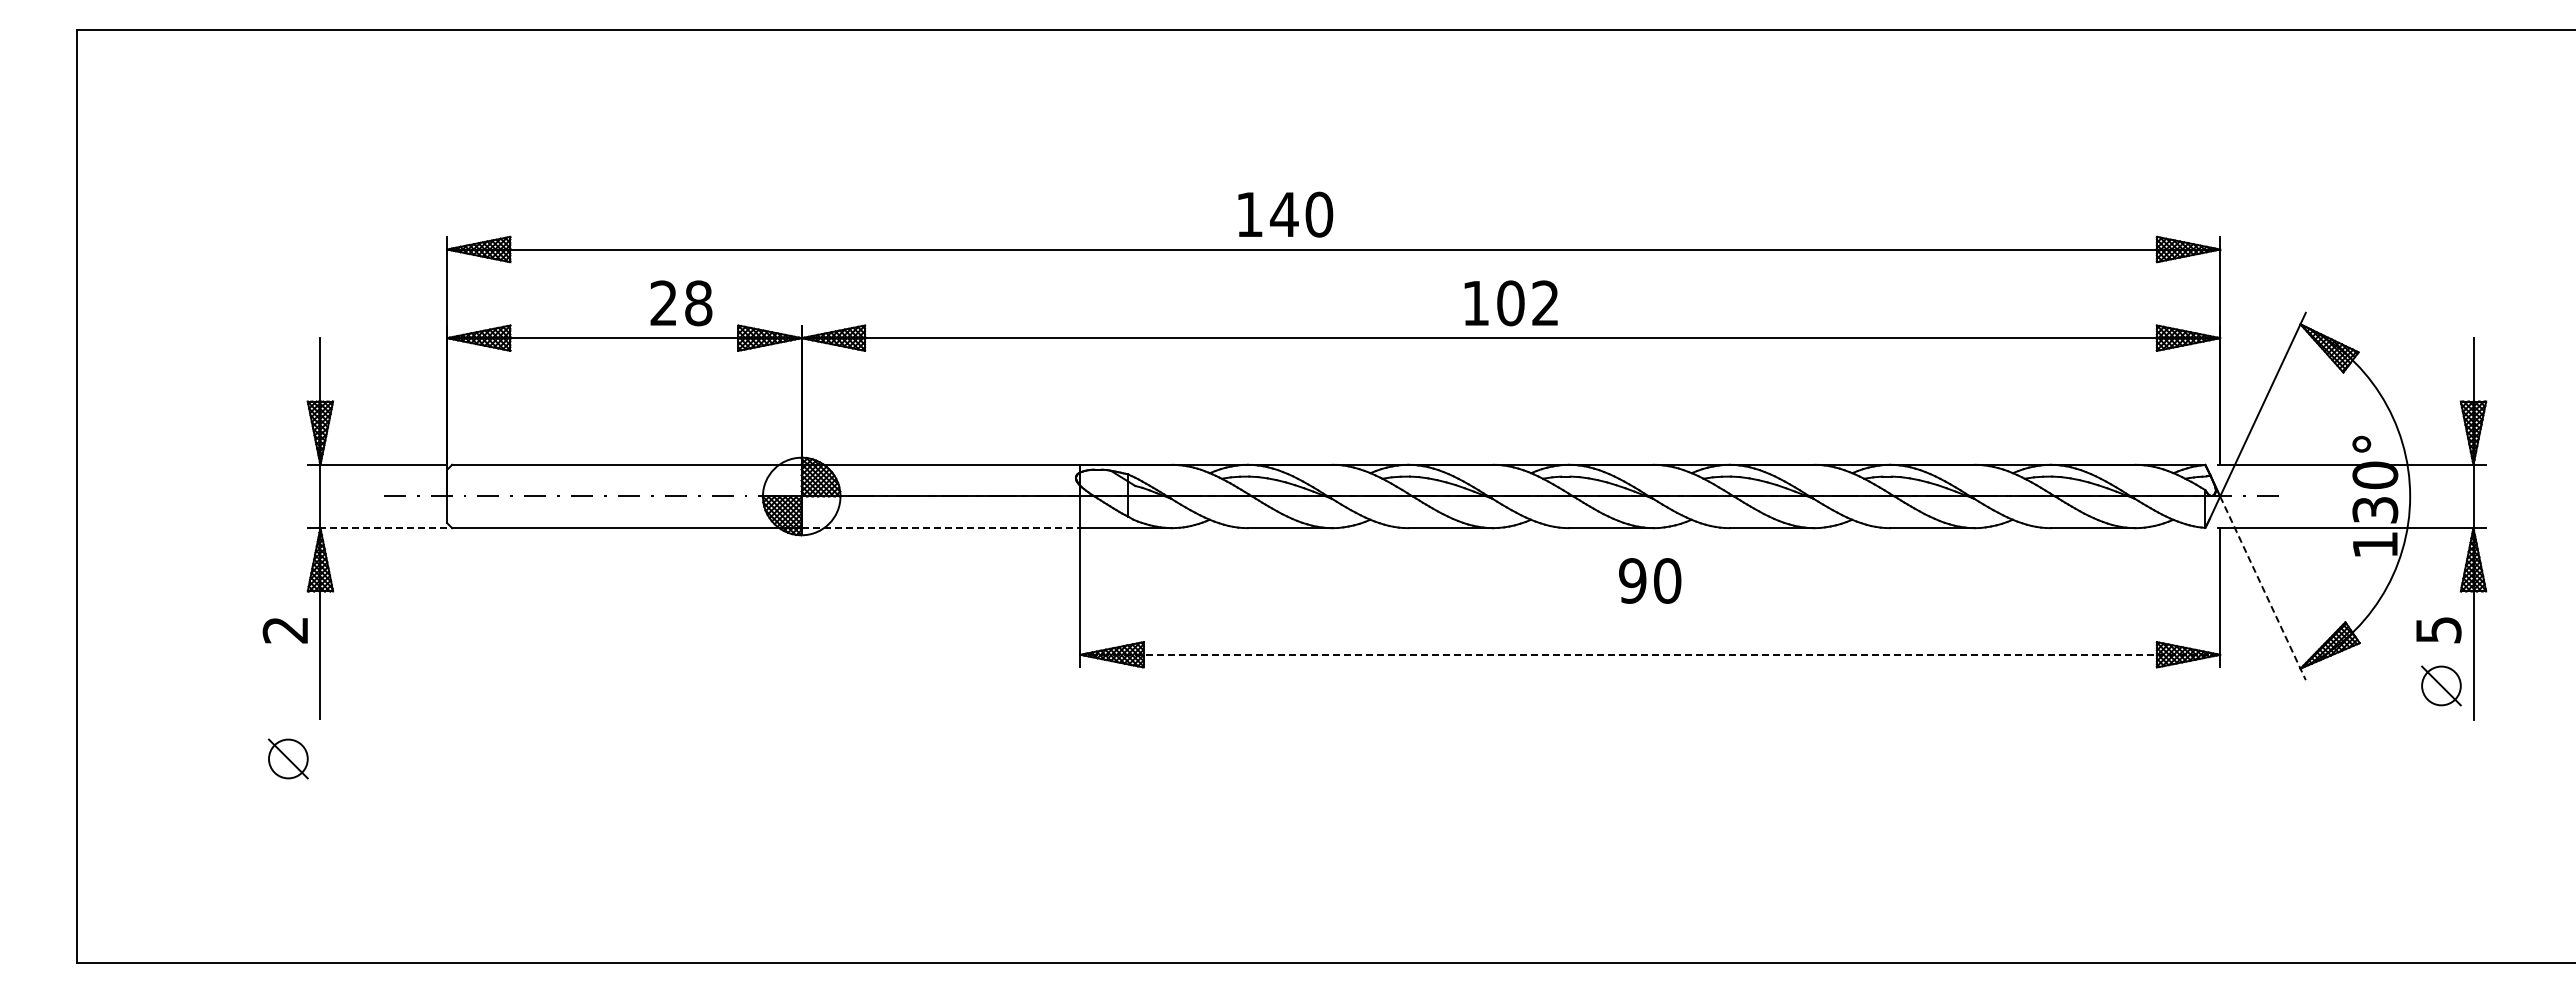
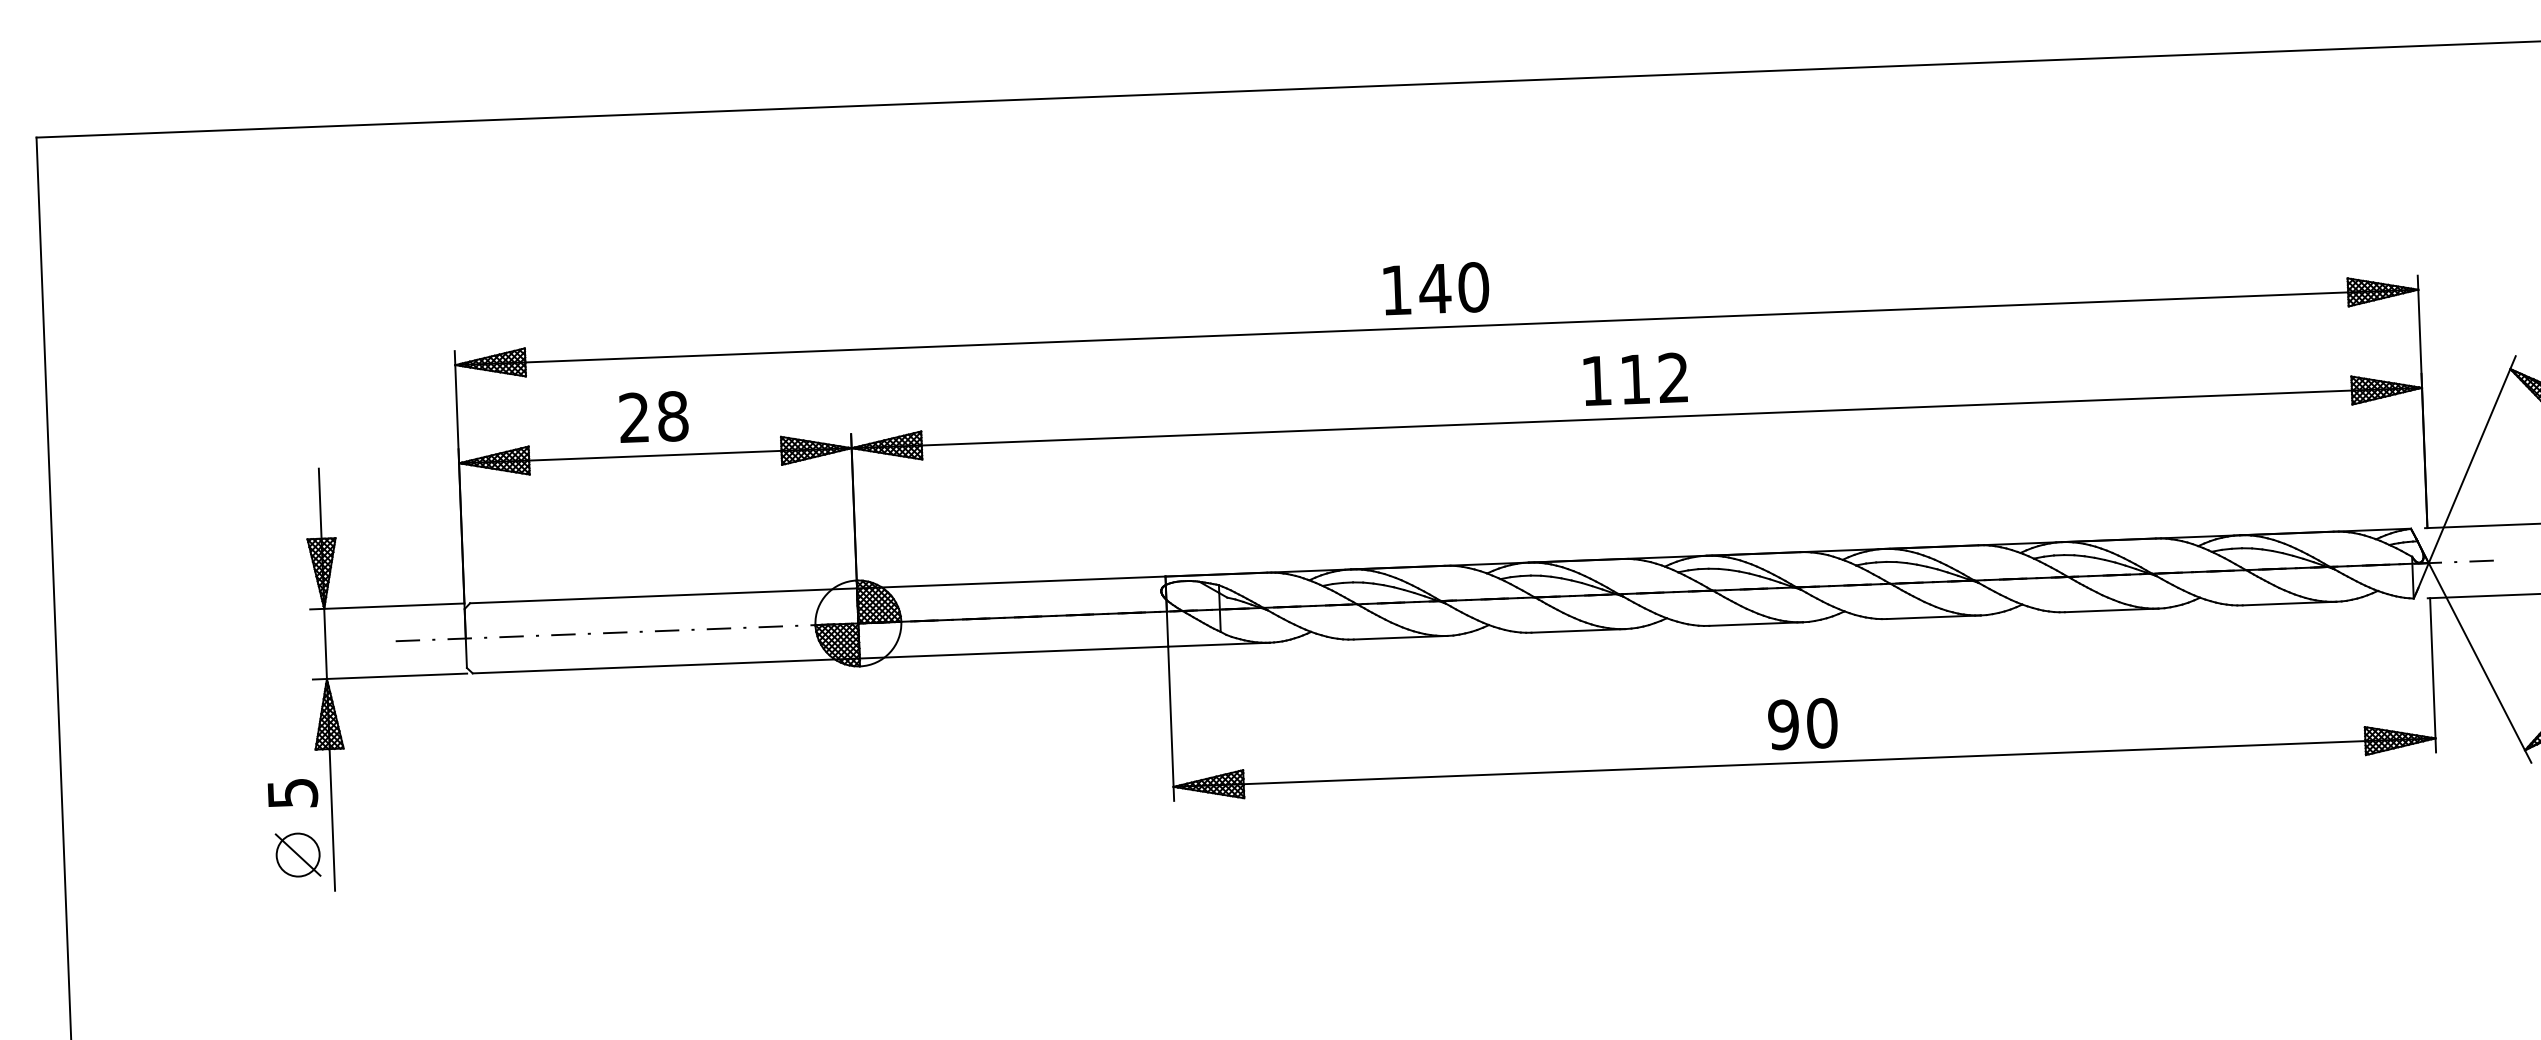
text: (1285, 214) -> (1436, 288), moved
text: (681, 303) -> (654, 417), moved
text: (1510, 303) -> (1634, 379), 102 -> 112
line: (383, 528) -> (396, 676), dashed -> solid
line: (941, 528) -> (1014, 652), dashed -> solid
text: (1650, 580) -> (1803, 723), moved
line: (2263, 588) -> (2480, 663), dashed -> solid
text: (285, 630) -> (292, 793), 2 -> 5
line: (1650, 654) -> (1804, 762), dashed -> solid
part: (287, 758) -> (297, 854), moved

